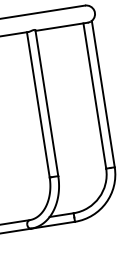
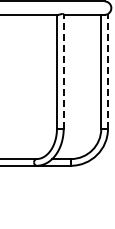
line: (103, 92) -> (108, 70), solid -> dashed
line: (46, 103) -> (63, 71), solid -> dashed

